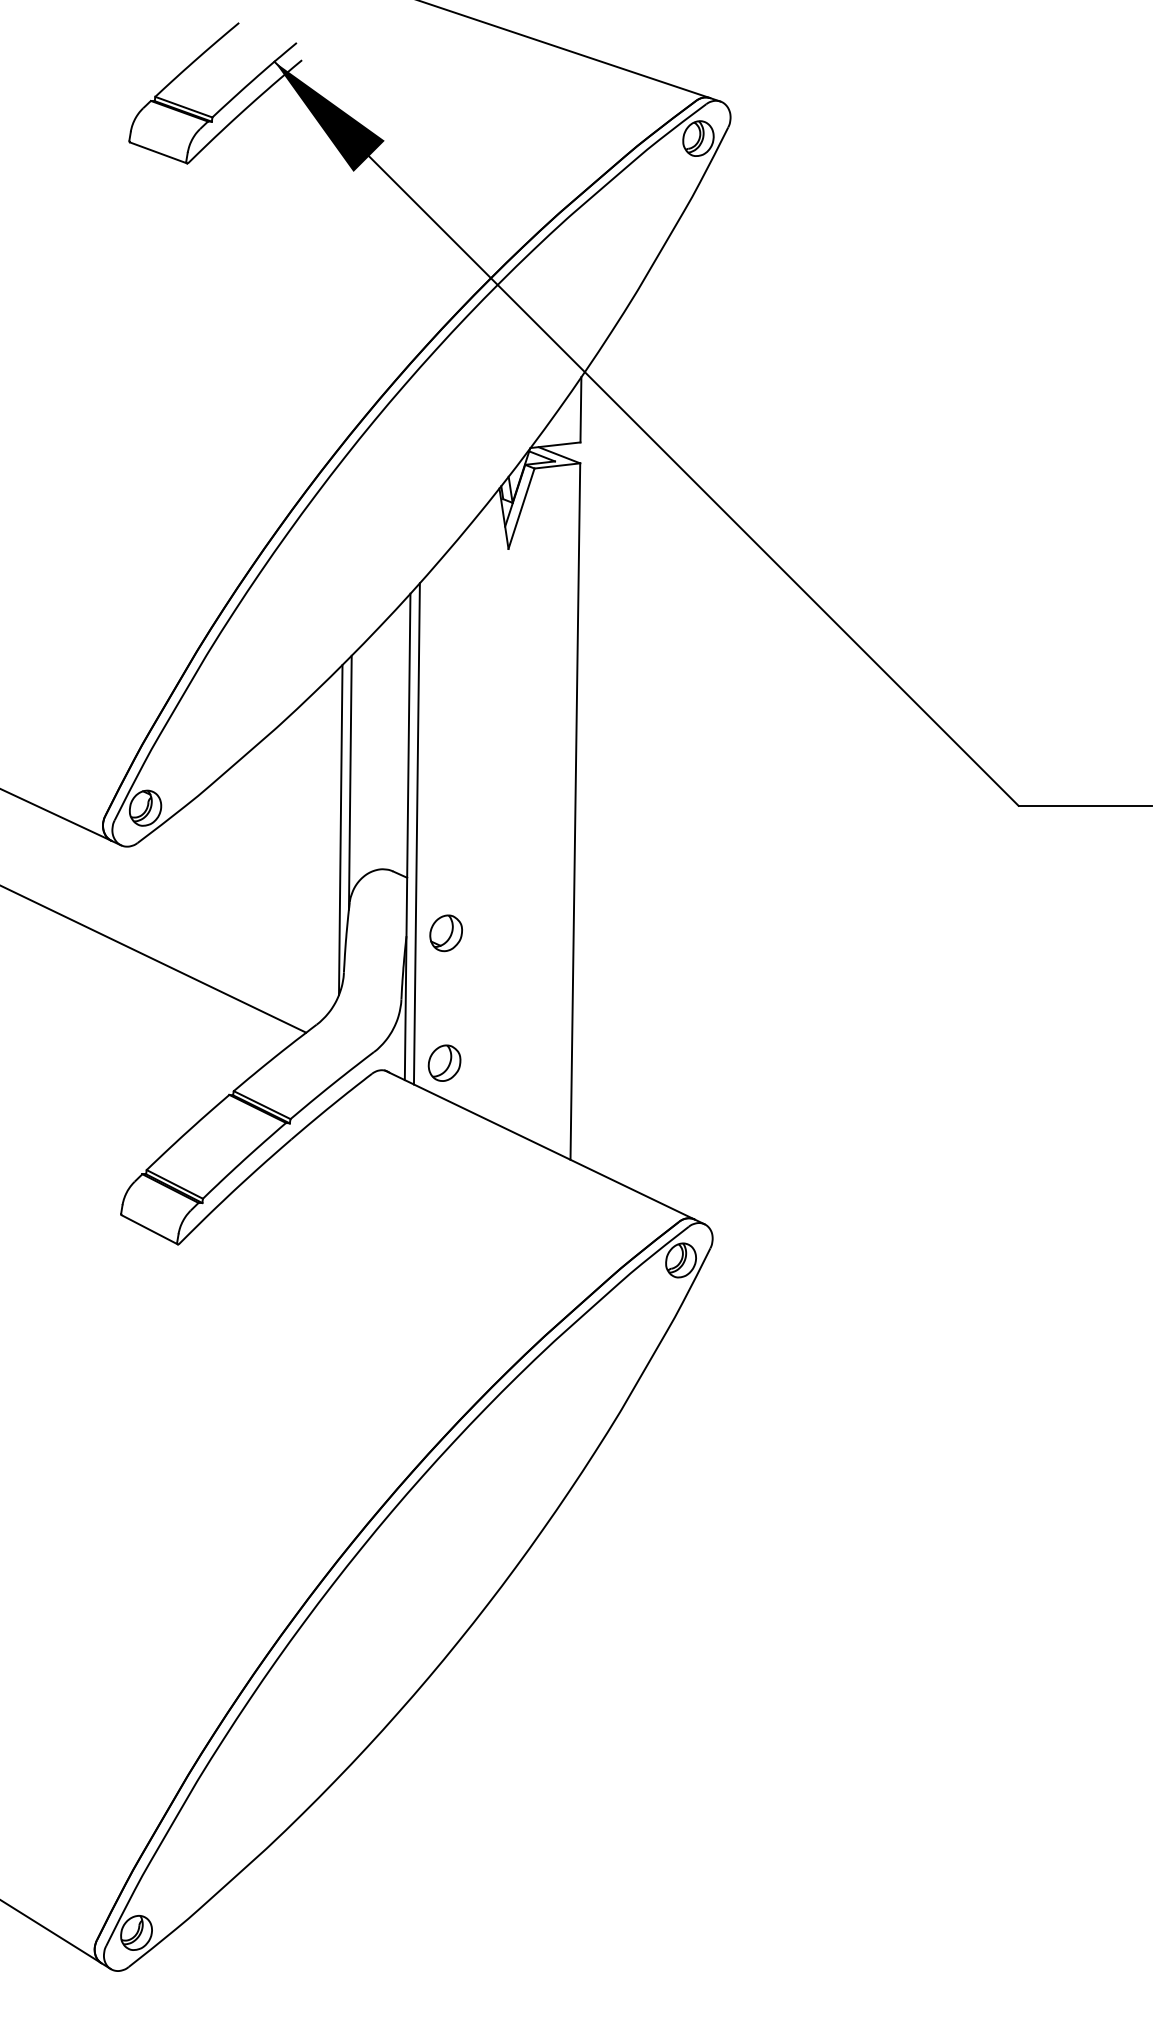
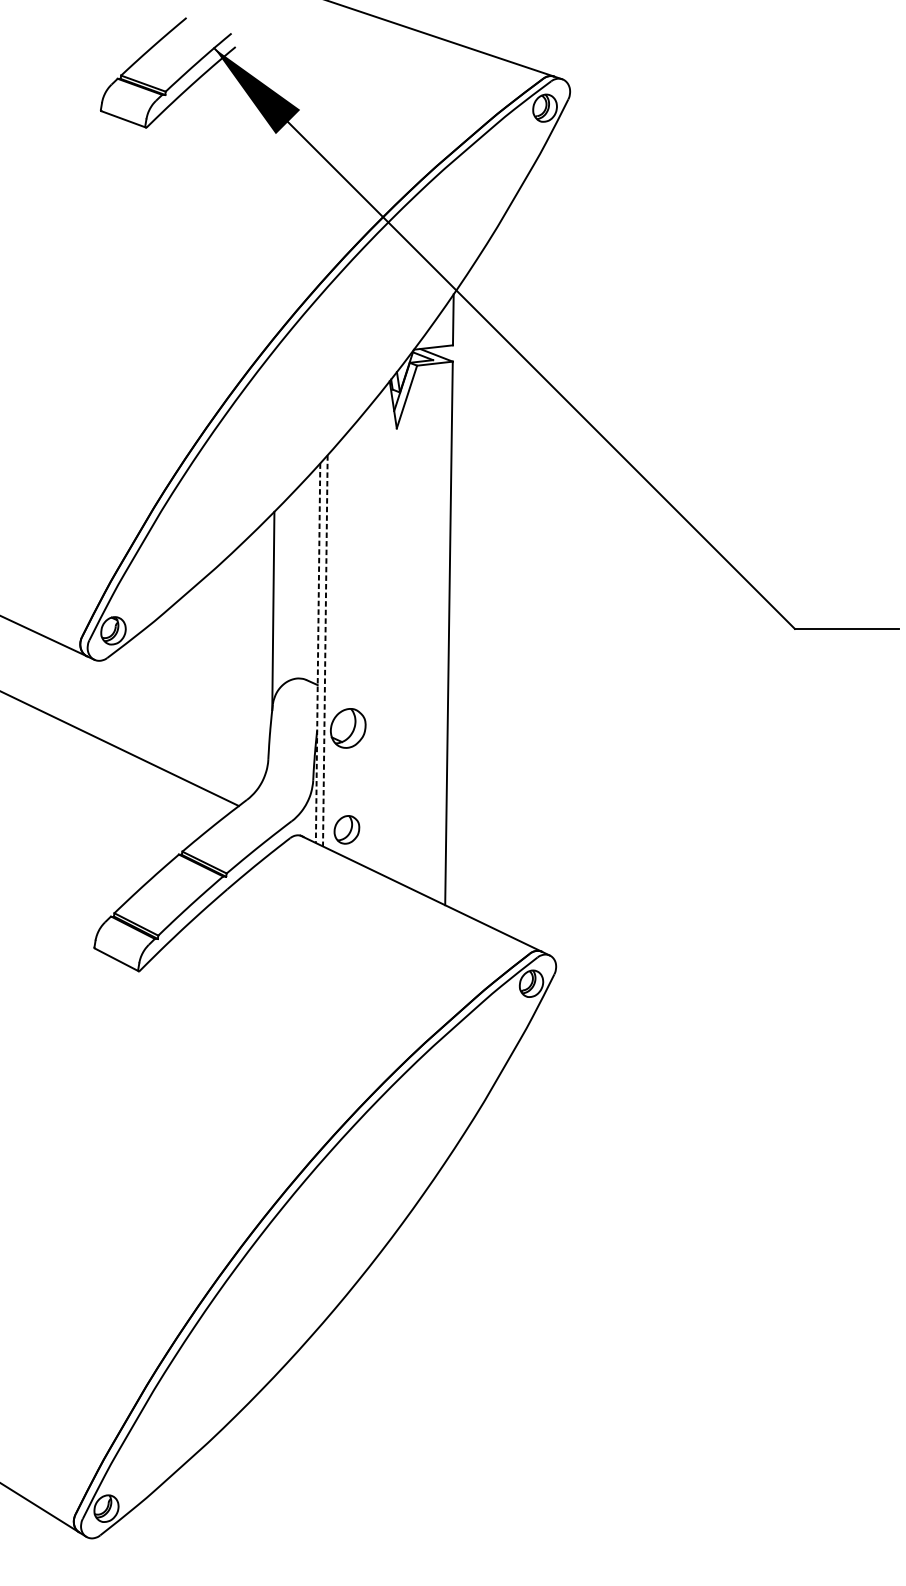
line: (340, 830) -> (265, 648), removed
line: (416, 833) -> (324, 650), solid -> dashed
line: (407, 837) -> (317, 653), solid -> dashed
part: (445, 933) -> (347, 728), size x1.4

